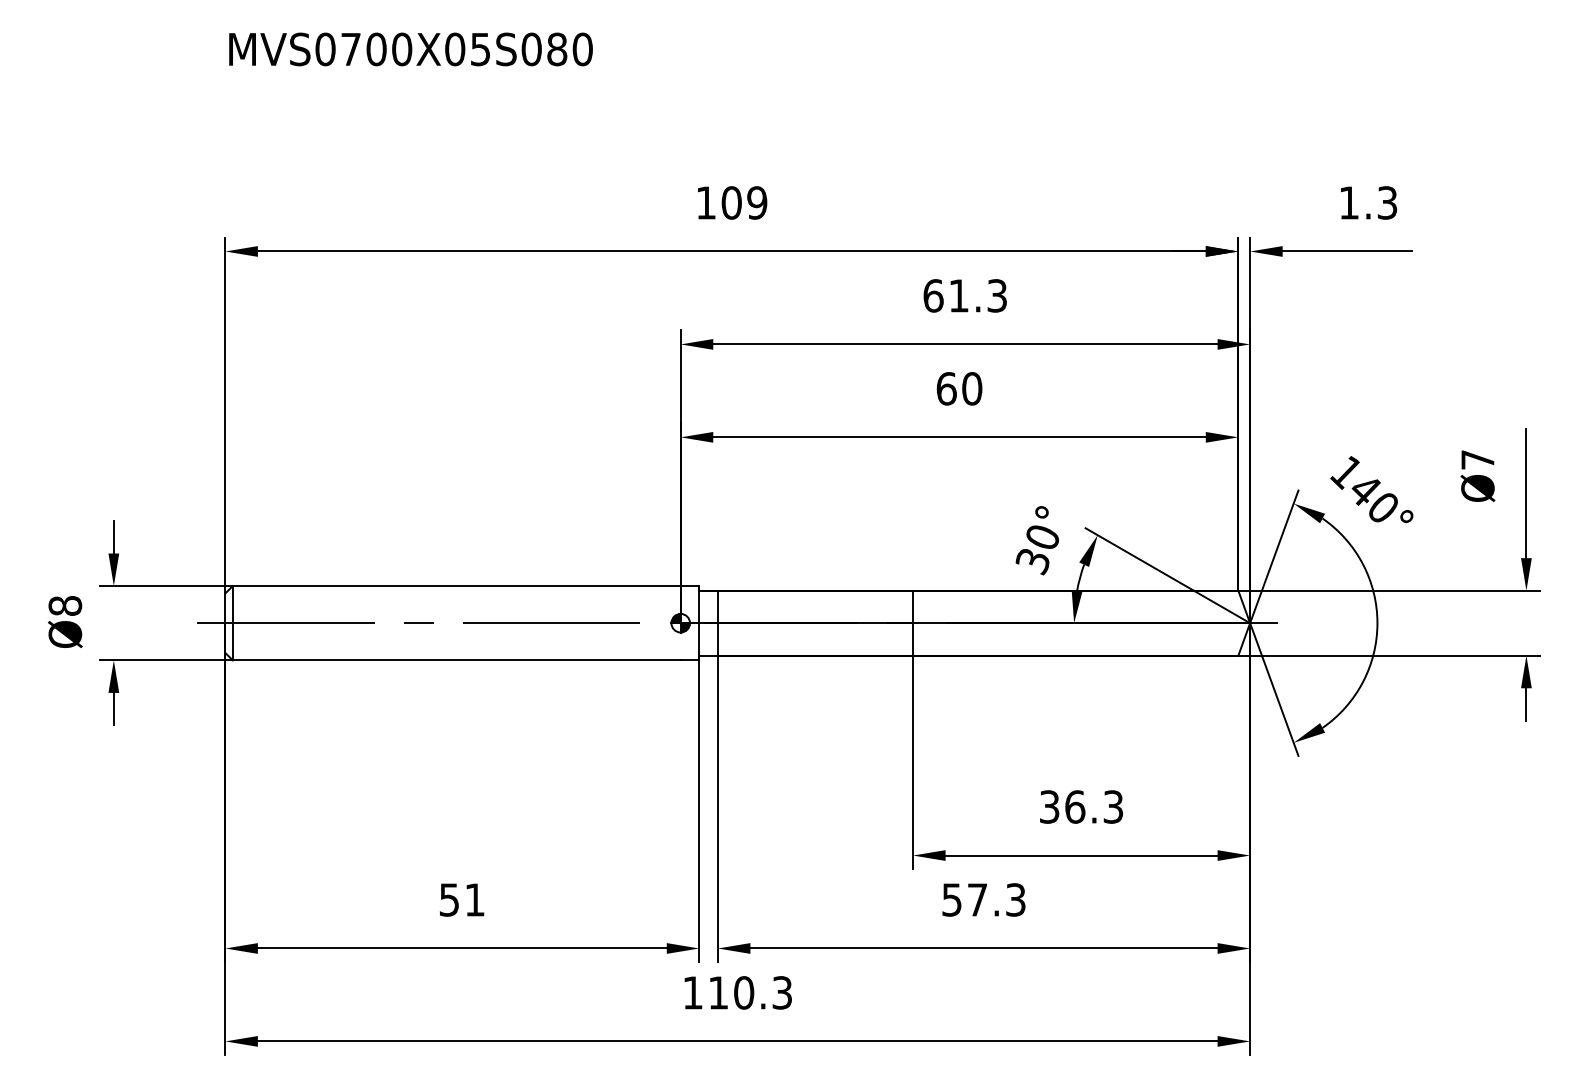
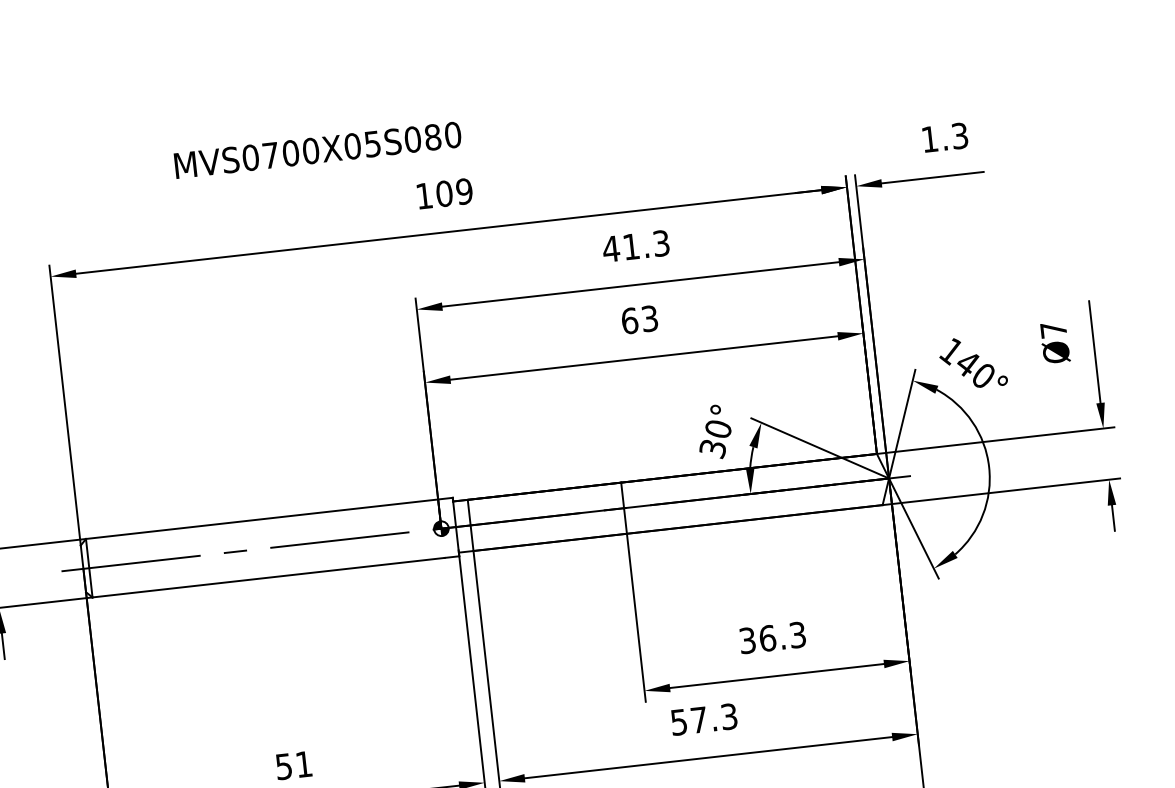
text: (410, 49) -> (317, 150), moved
text: (933, 295) -> (611, 248), 61.3 -> 41.3
text: (972, 388) -> (650, 318), 60 -> 63

